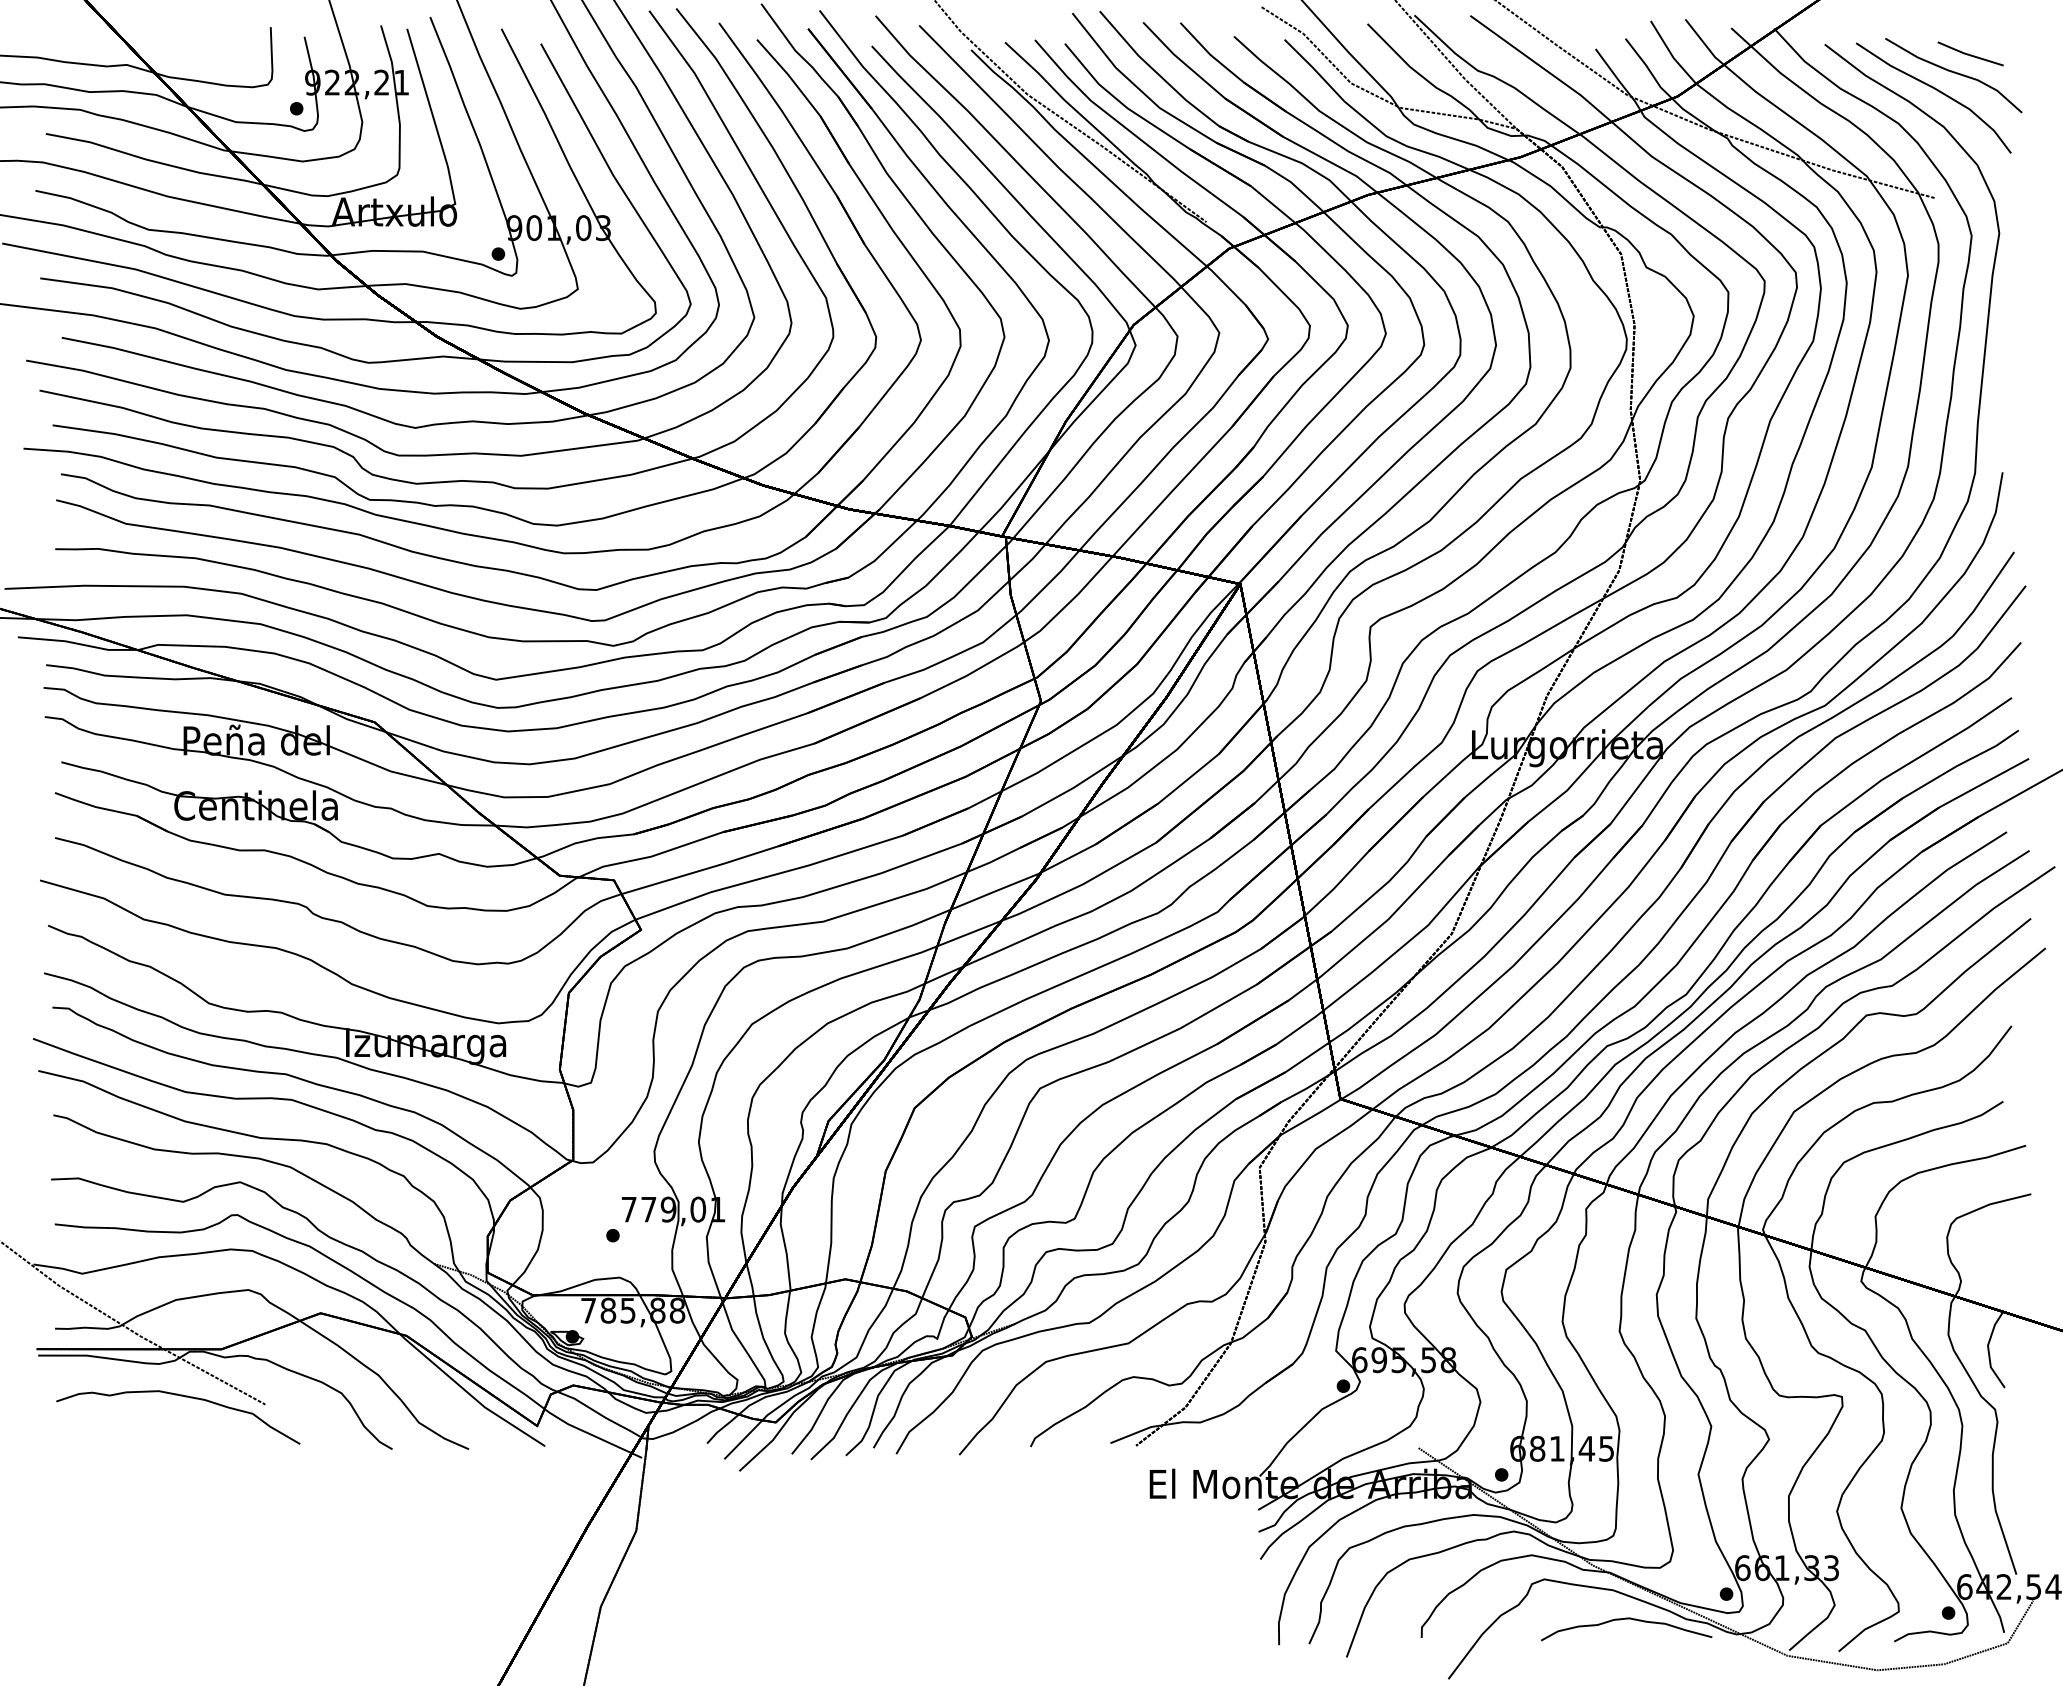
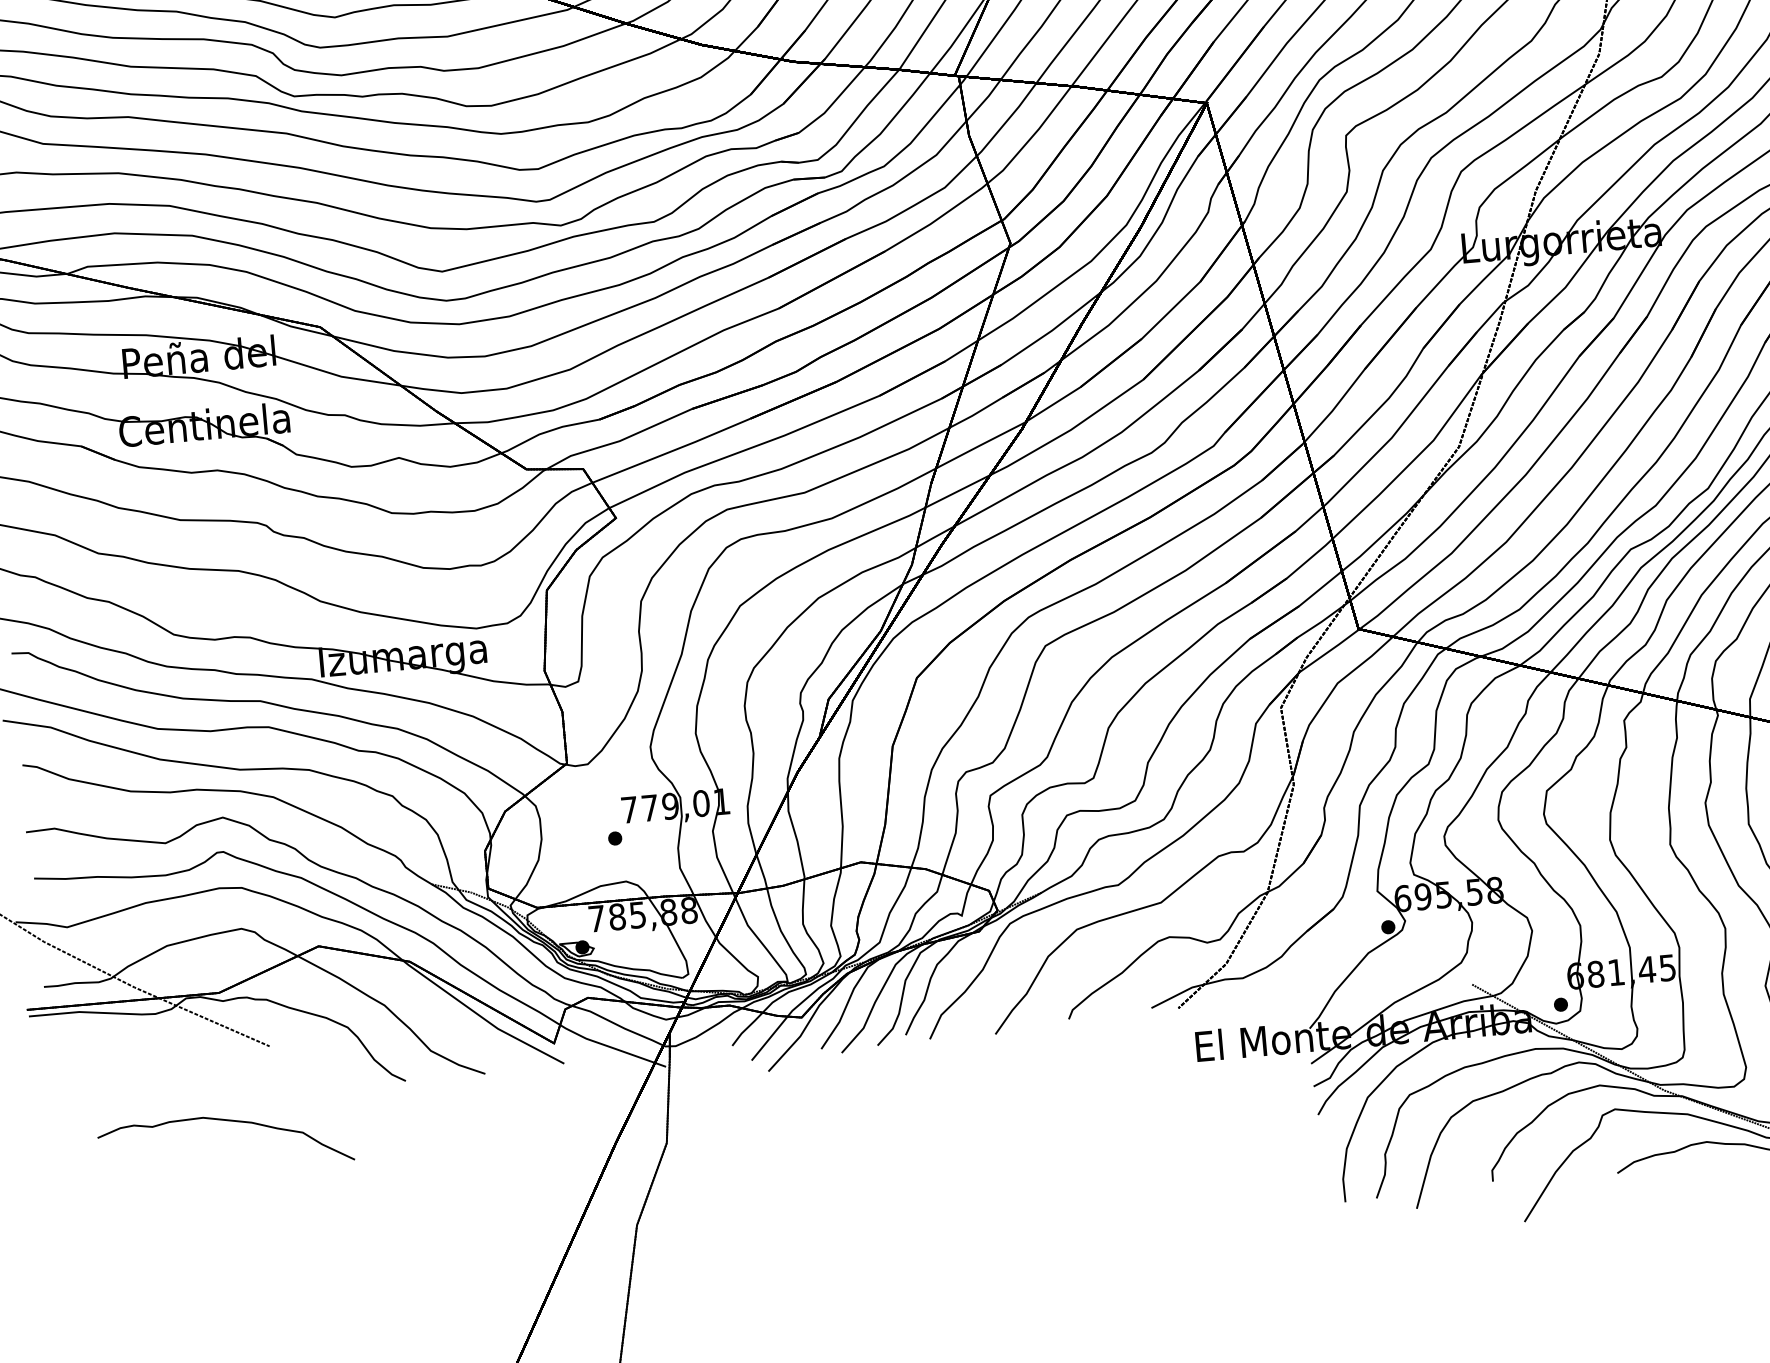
curve: (180, 1396) -> (226, 1121), moved

